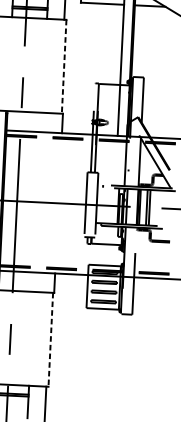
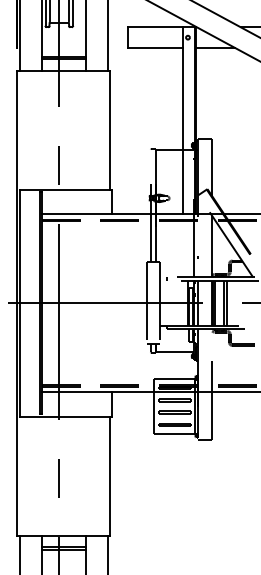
line: (64, 67) -> (110, 130), dashed -> solid
line: (50, 339) -> (110, 476), dashed -> solid

